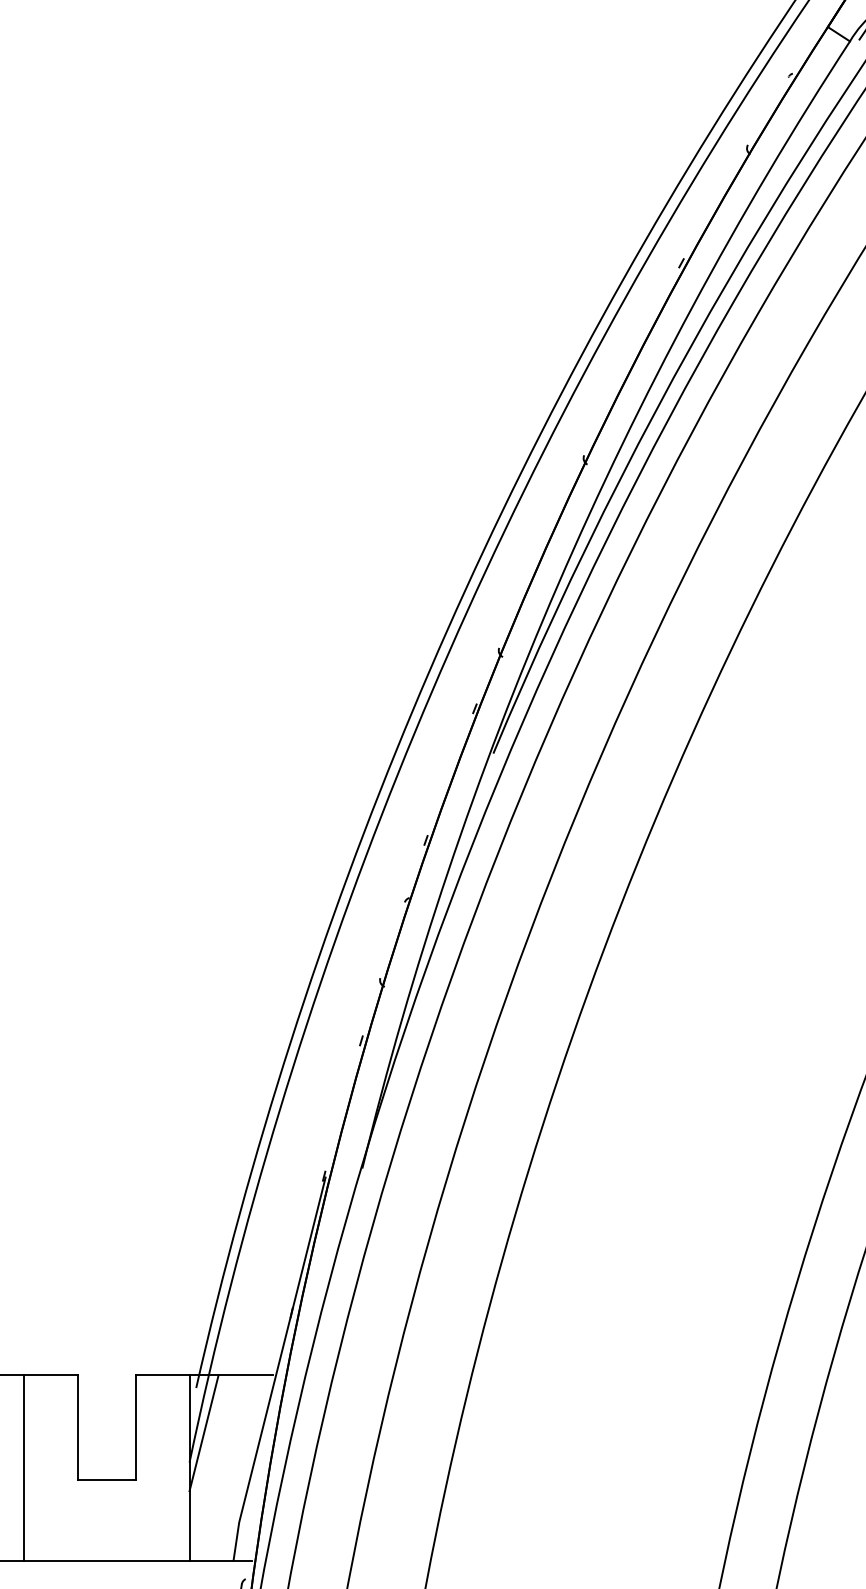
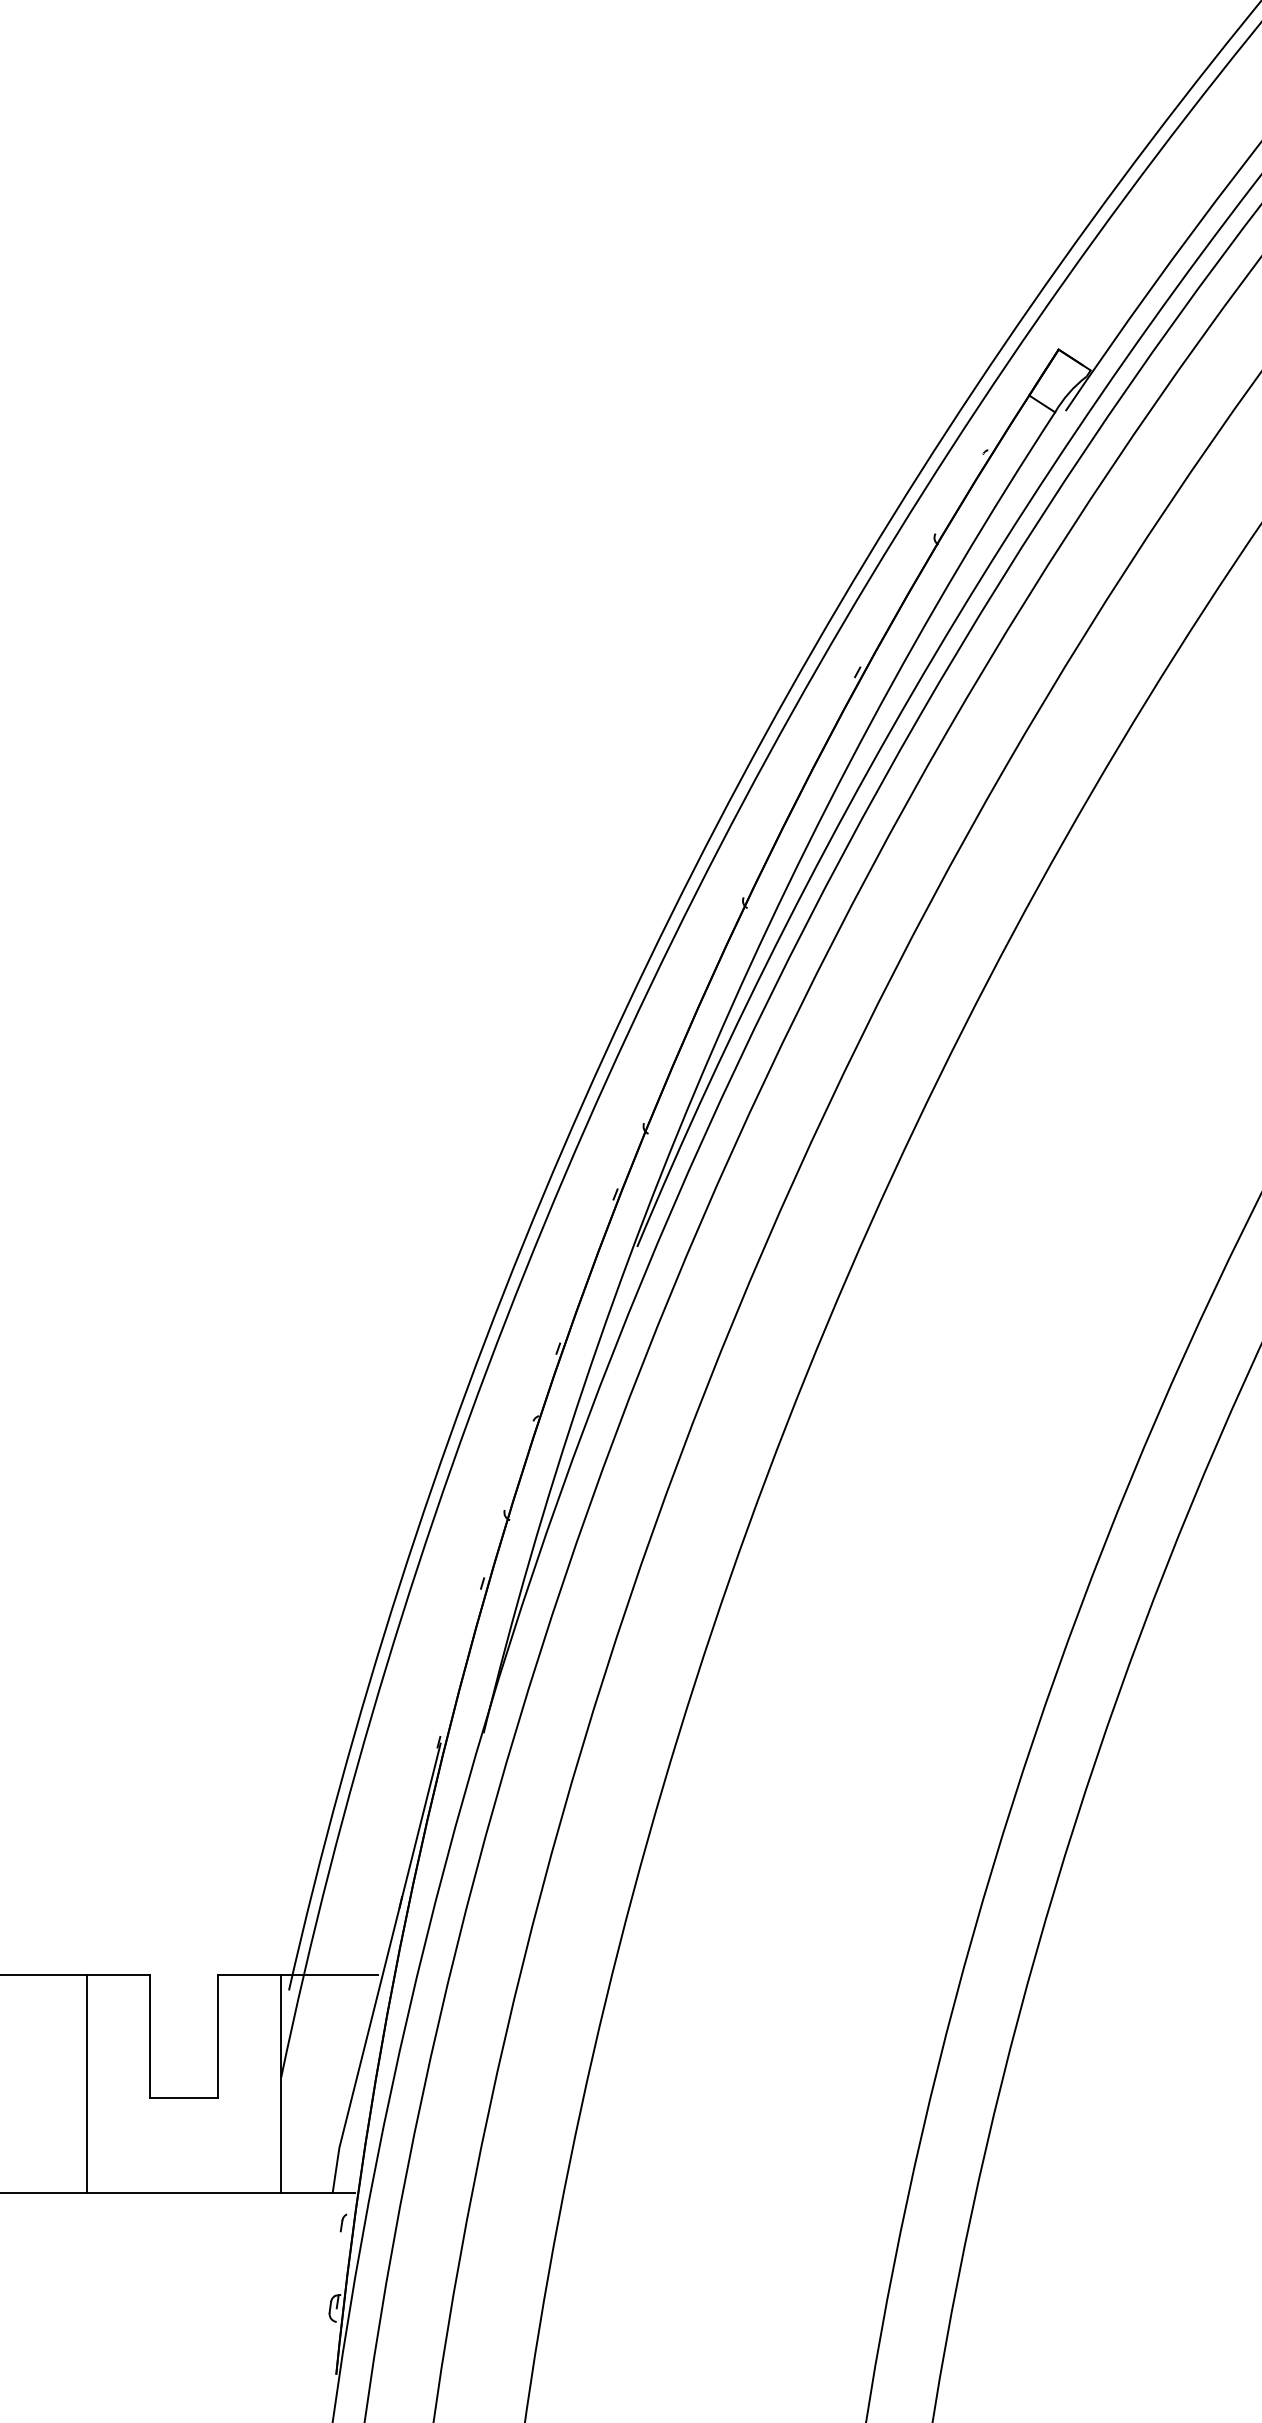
line: (204, 1433) -> (298, 2043), removed

